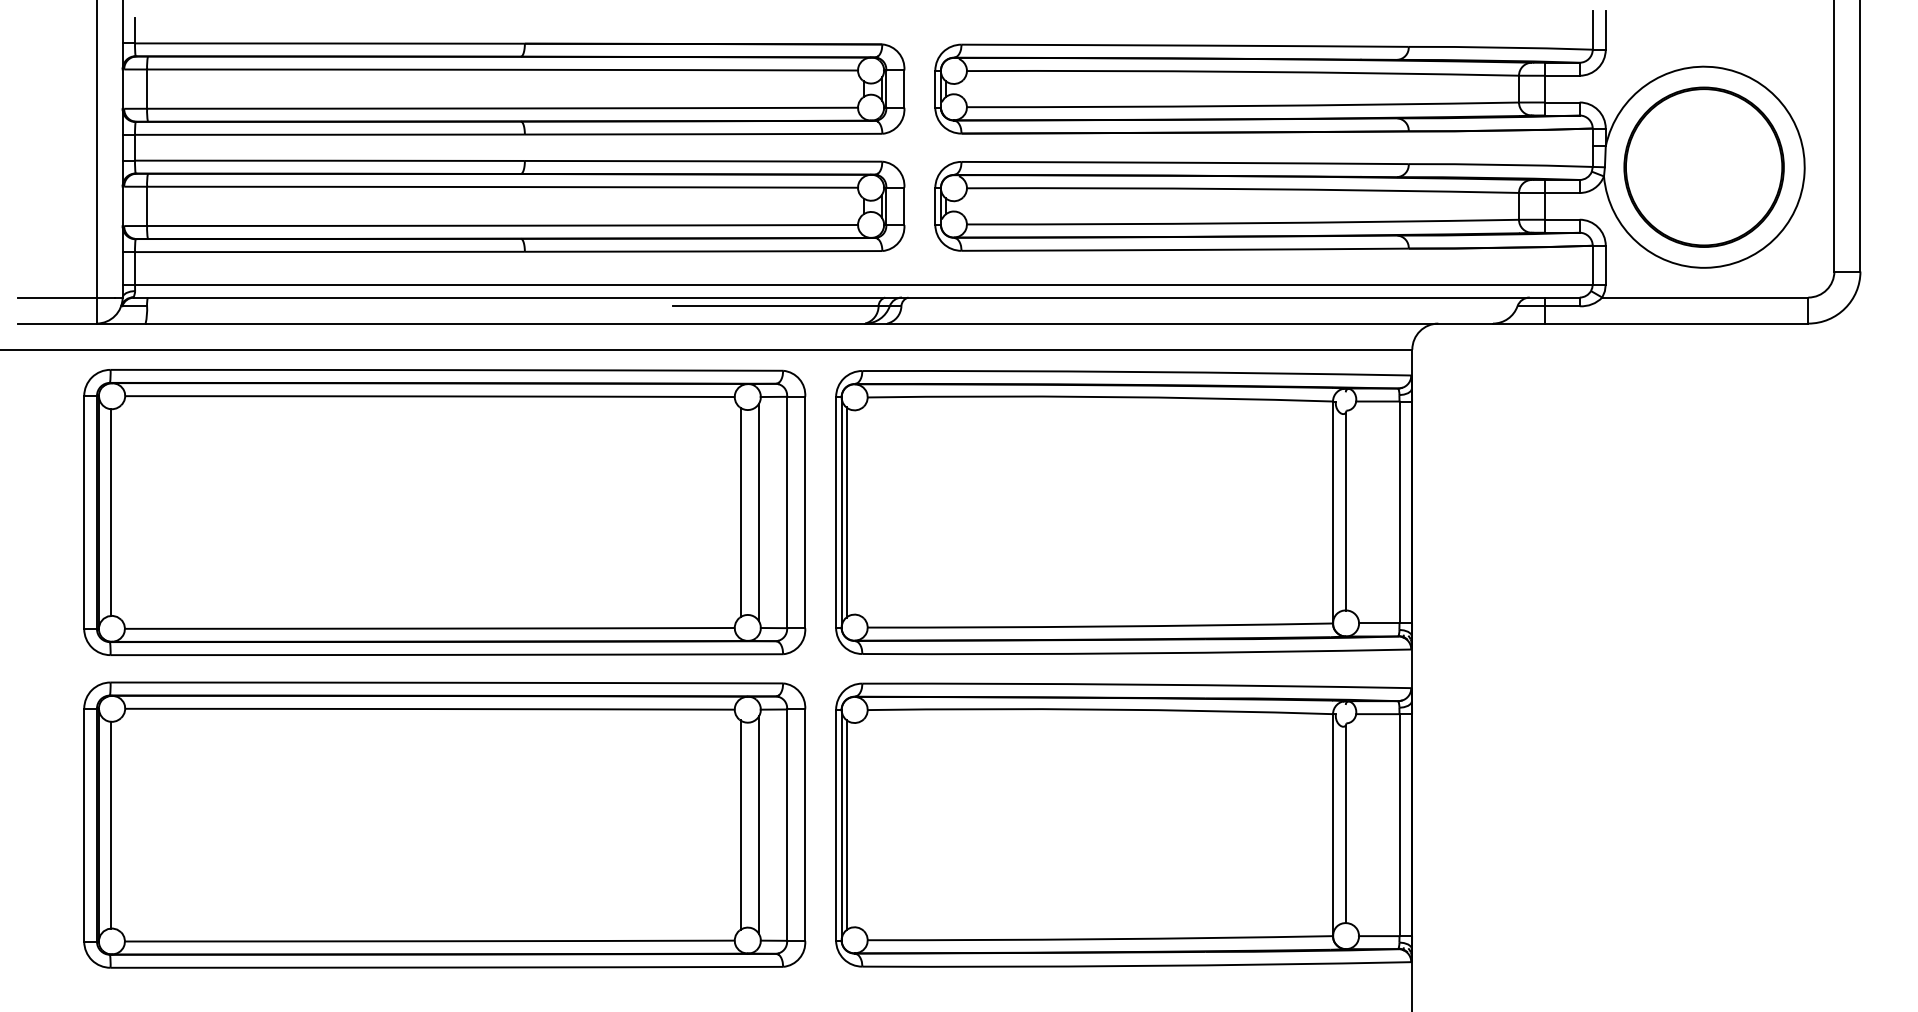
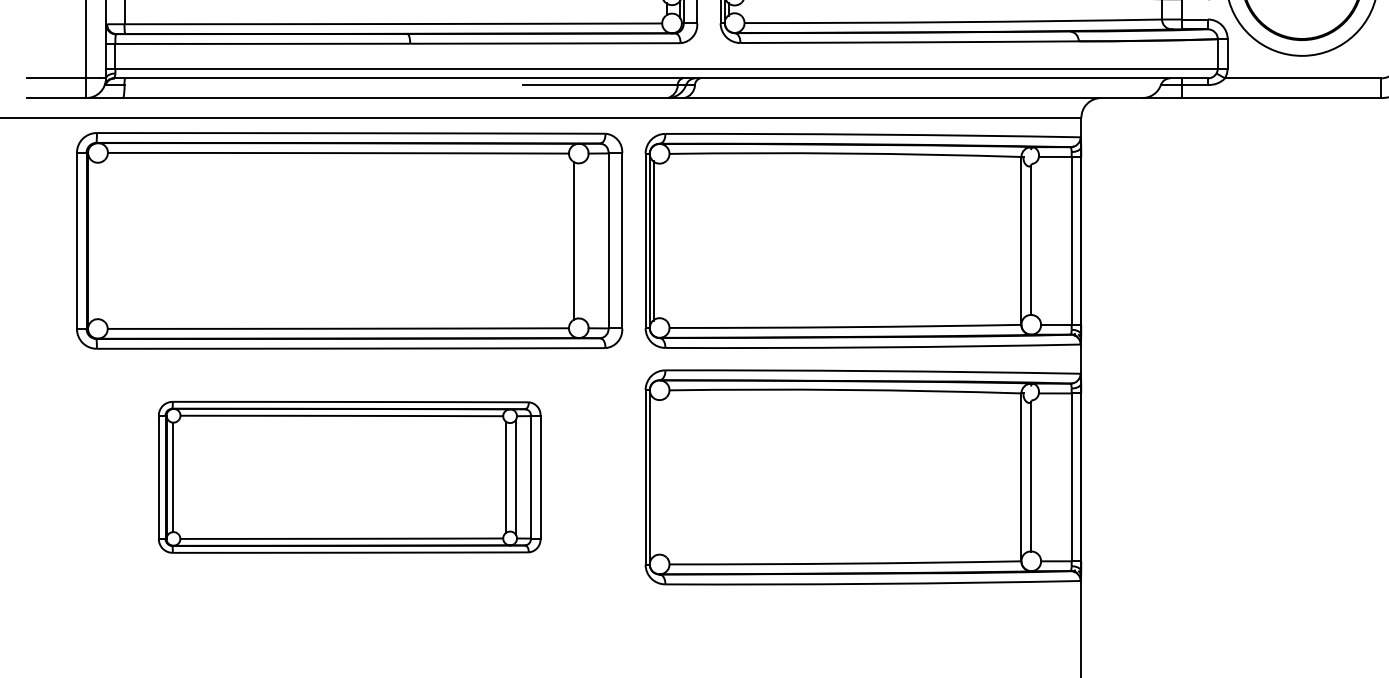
line: (111, 512) -> (97, 240), removed
line: (758, 512) -> (586, 240), removed
part: (444, 824) -> (349, 476), size x0.7
line: (846, 825) -> (653, 477), removed

